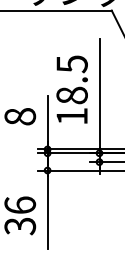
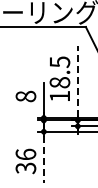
line: (98, 93) -> (77, 81), solid -> dashed
line: (47, 212) -> (43, 159), solid -> dashed

